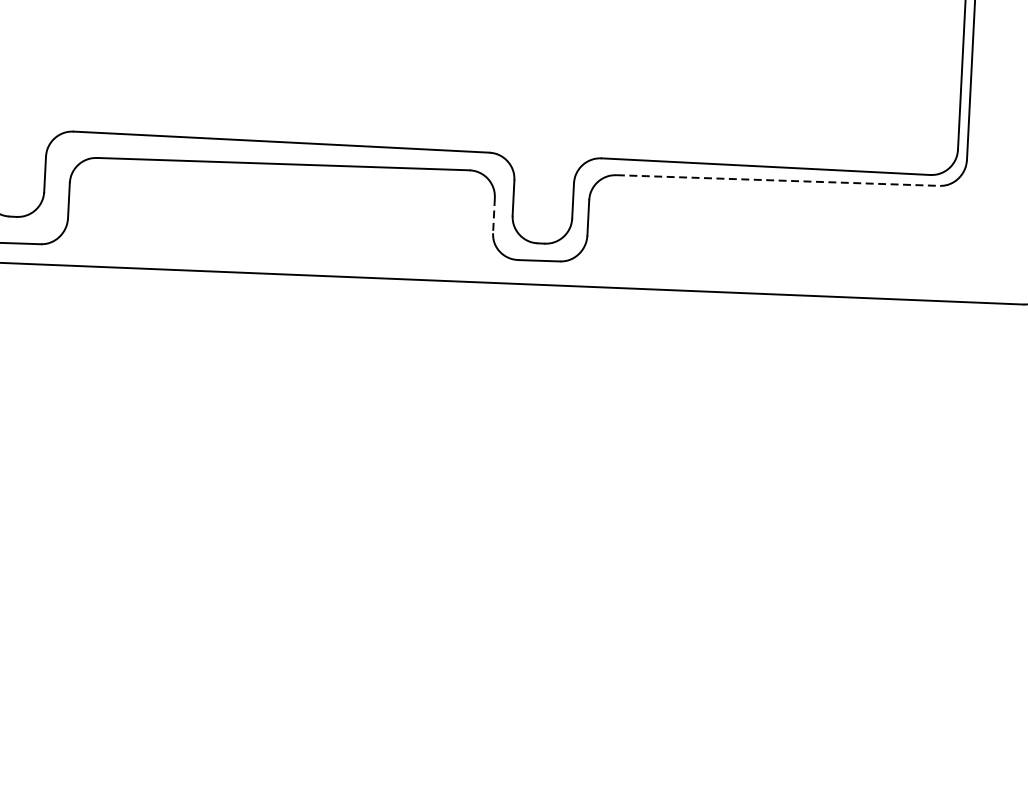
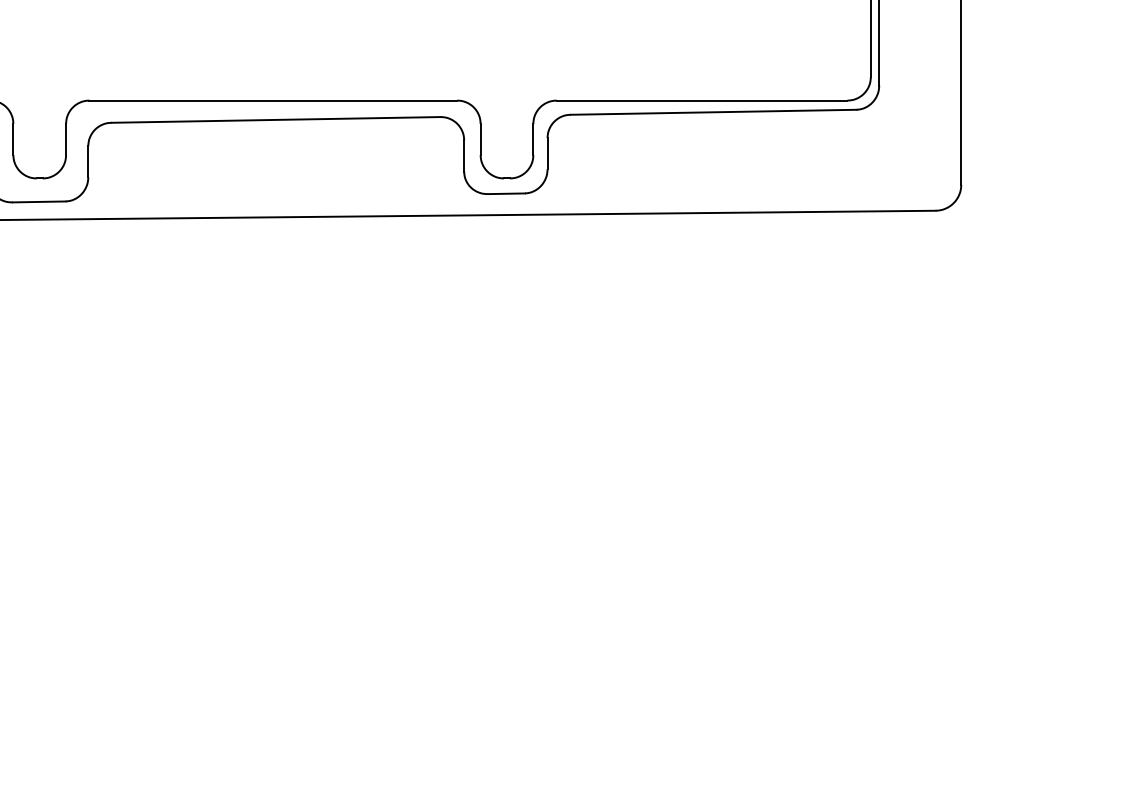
line: (778, 180) -> (713, 112), dashed -> solid
line: (494, 215) -> (464, 155), dashed -> solid

